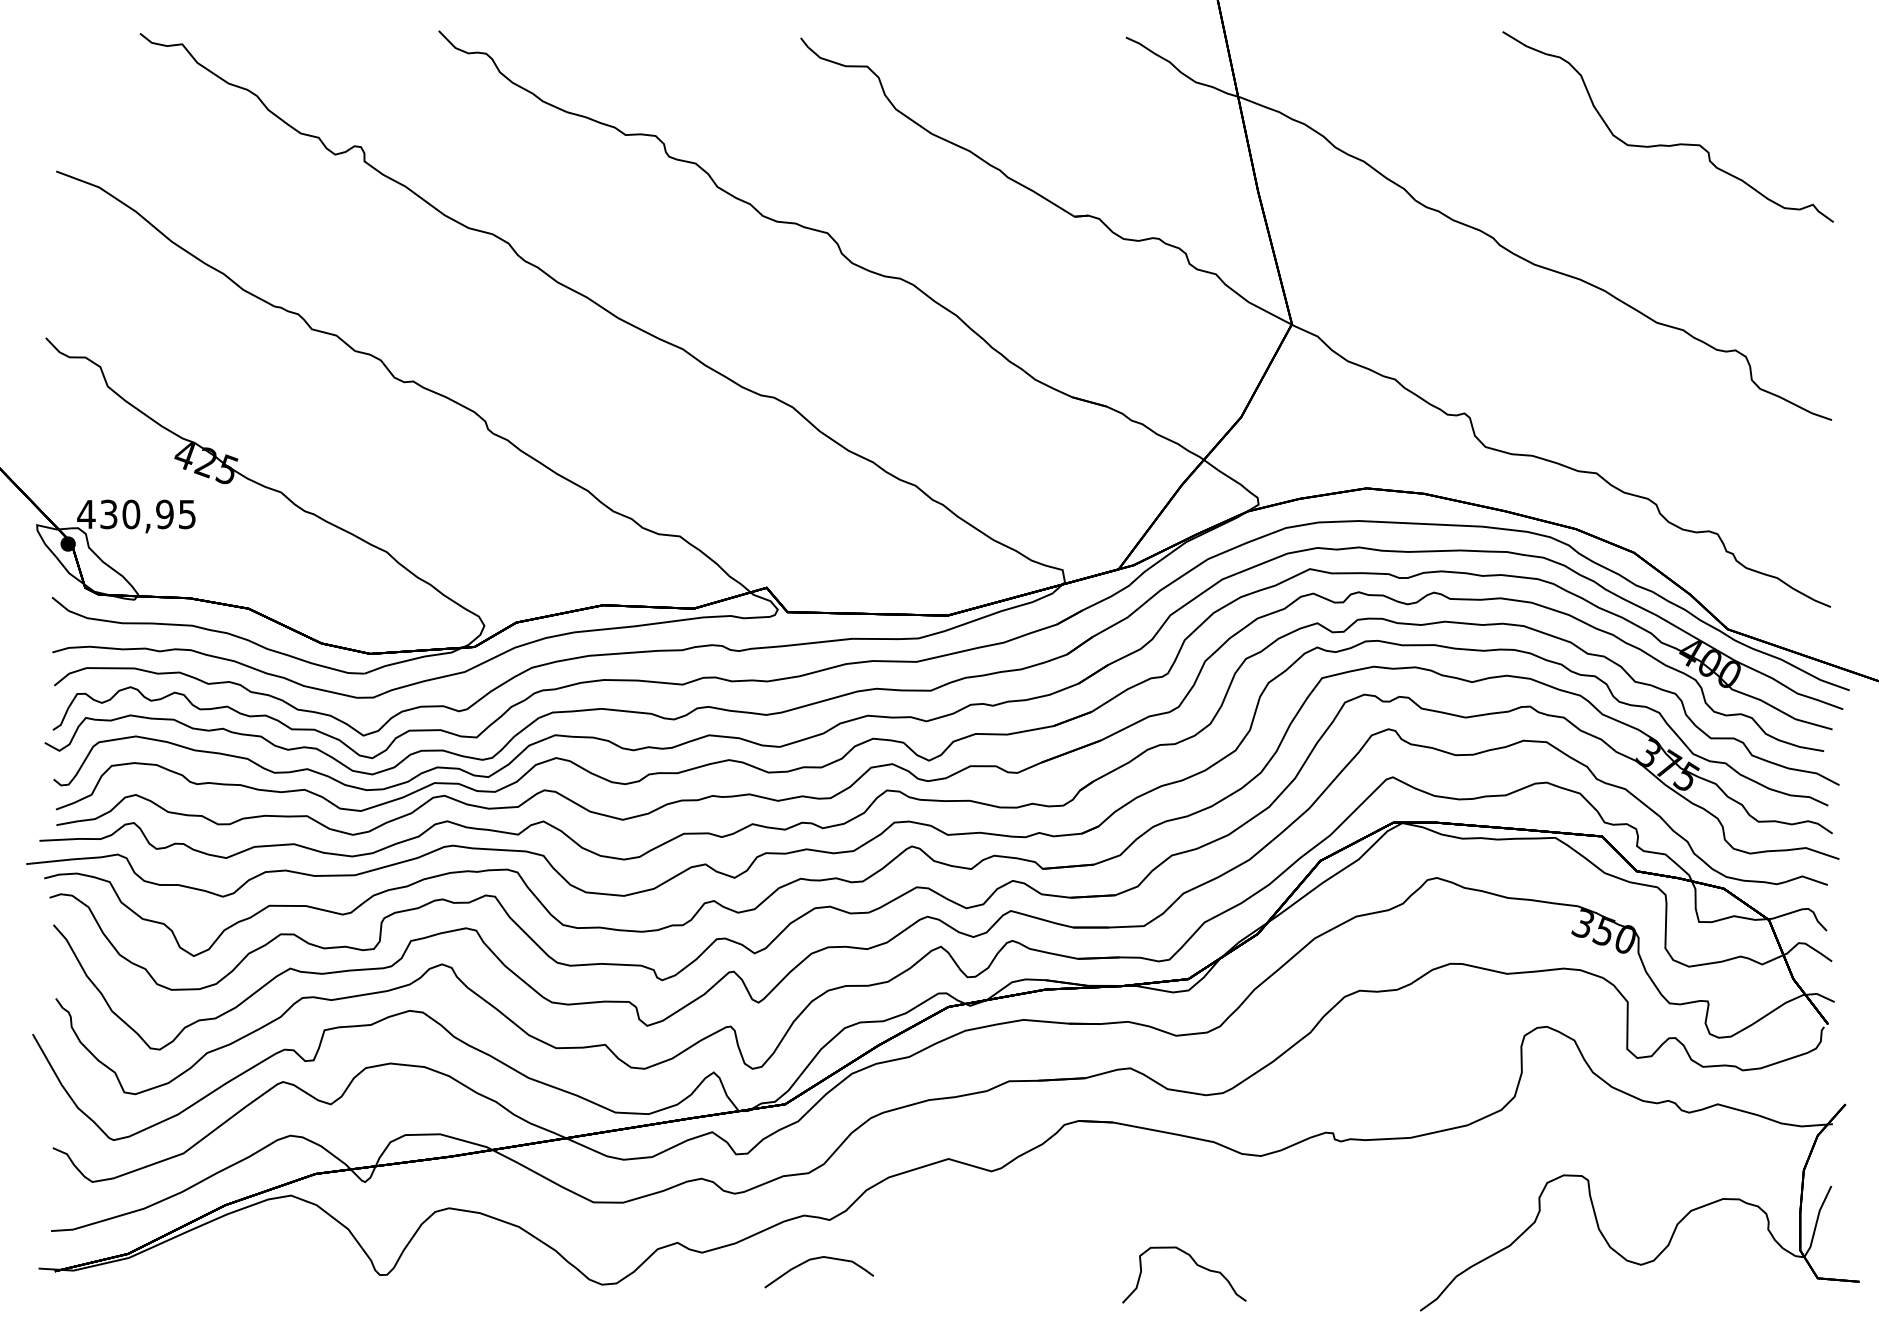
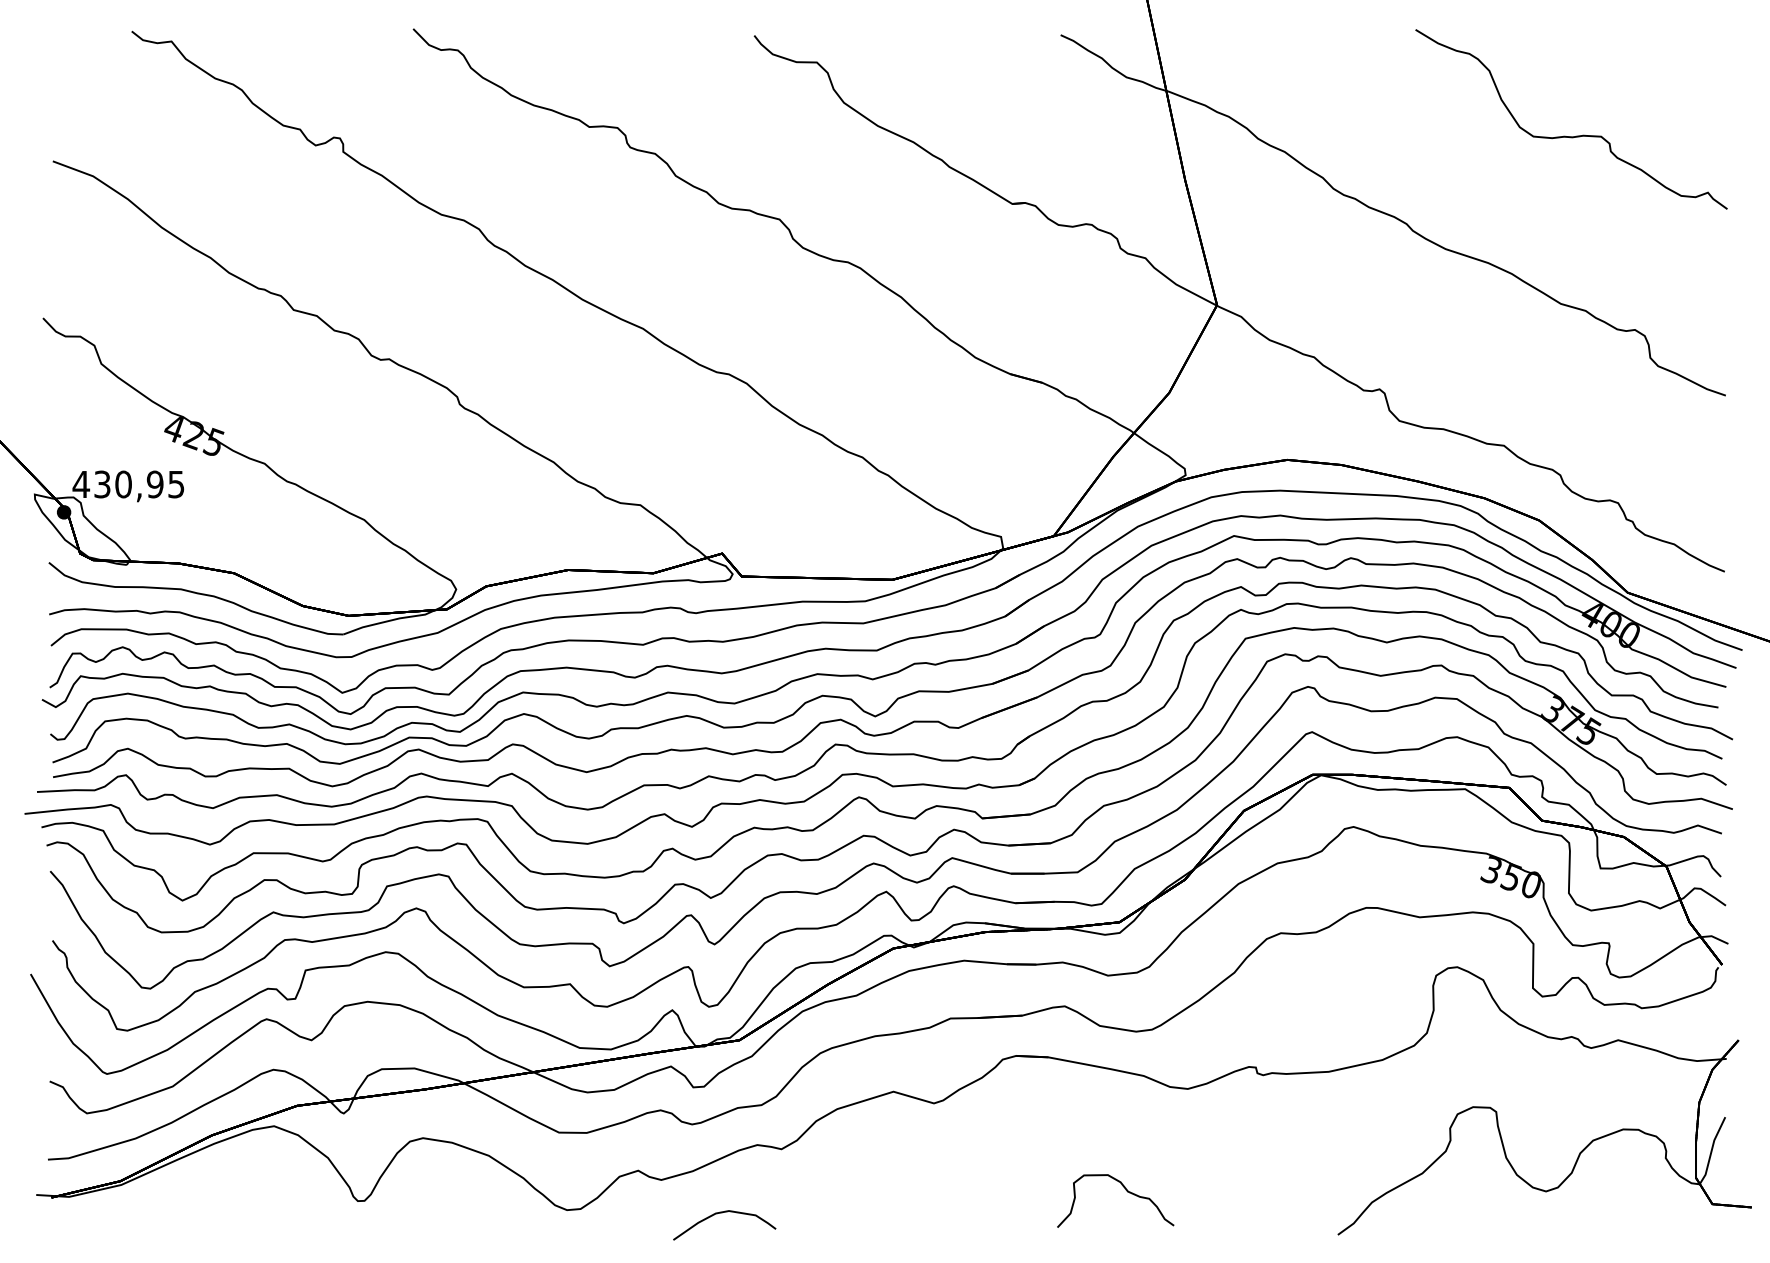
part: (816, 1259) -> (722, 1213), moved

